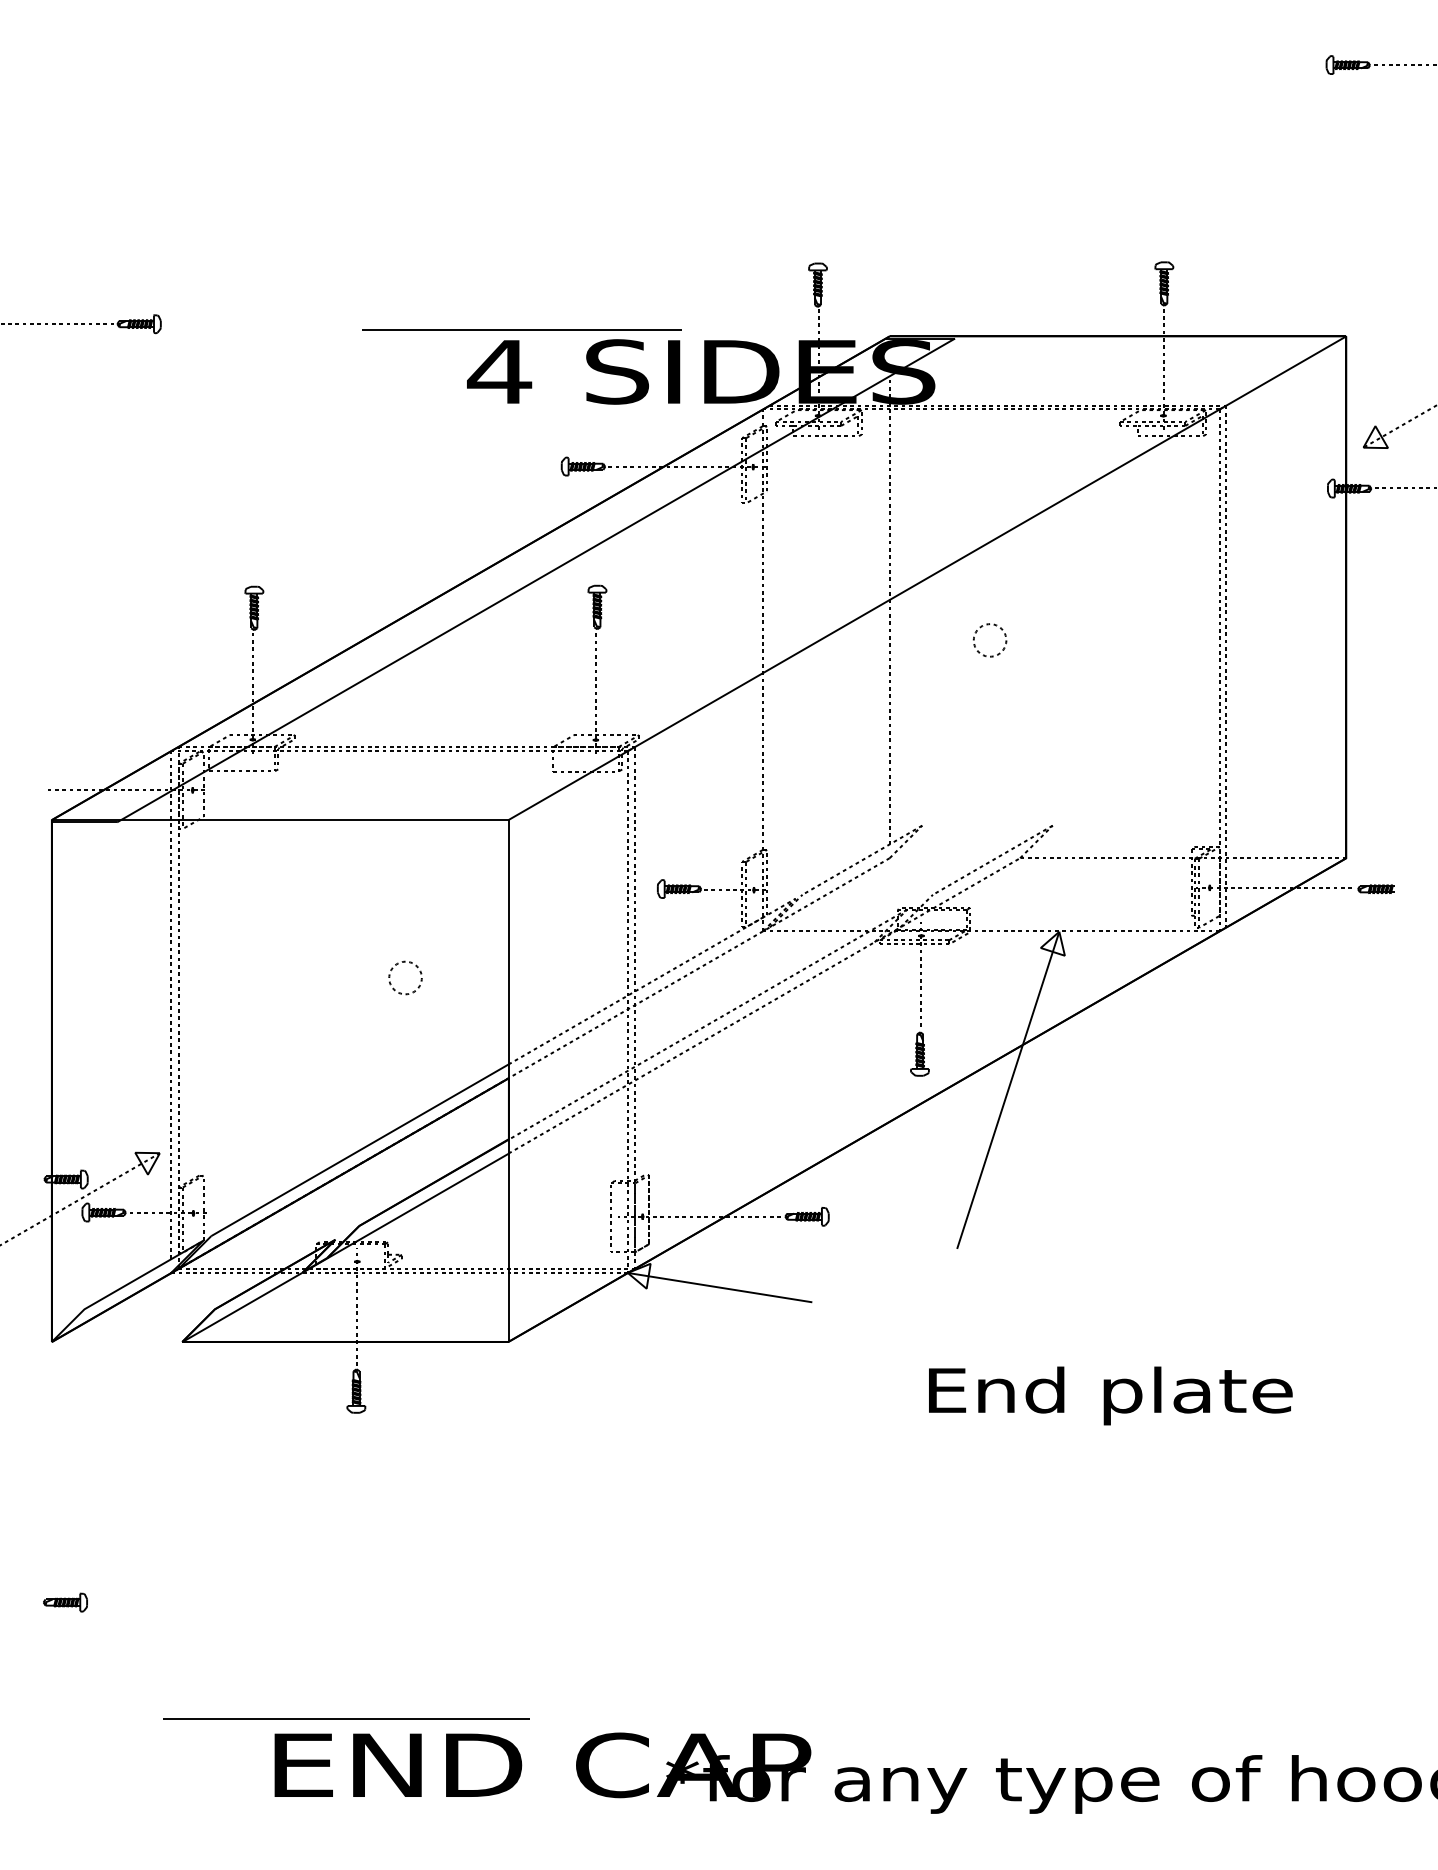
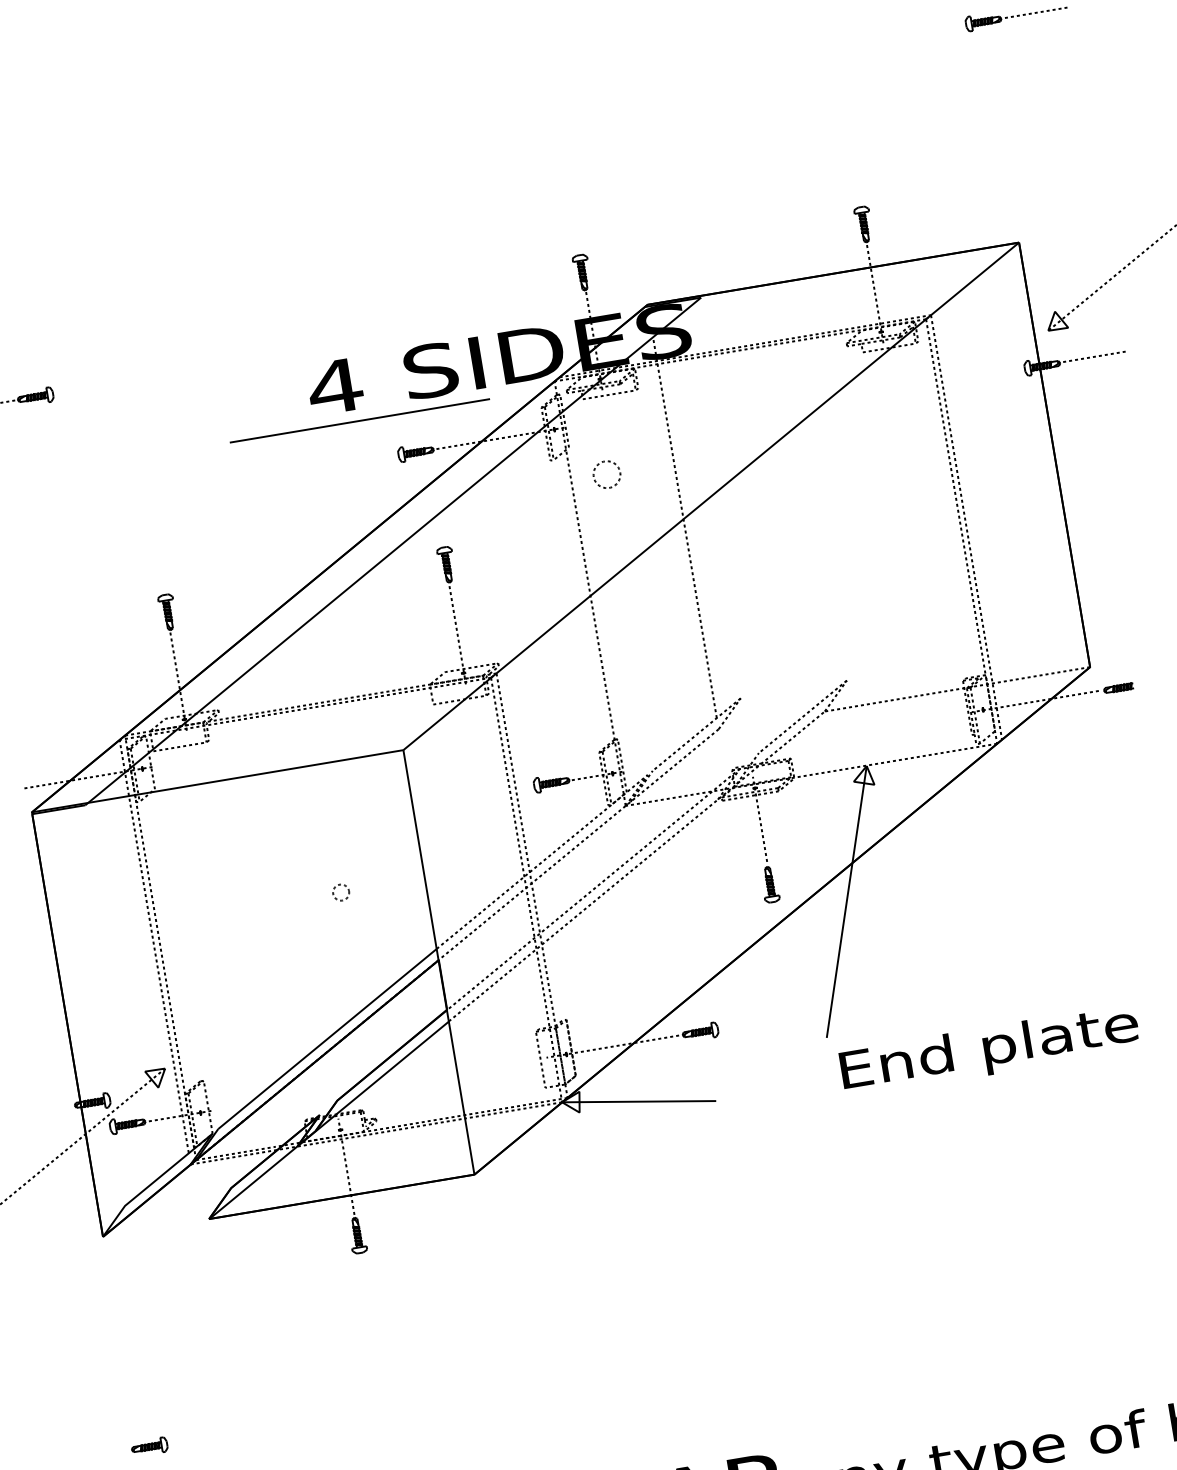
line: (521, 329) -> (359, 420), moved
circle: (989, 640) -> (606, 474), moved
circle: (405, 977) -> (341, 892), size x0.6
text: (1110, 1395) -> (989, 1050), moved

